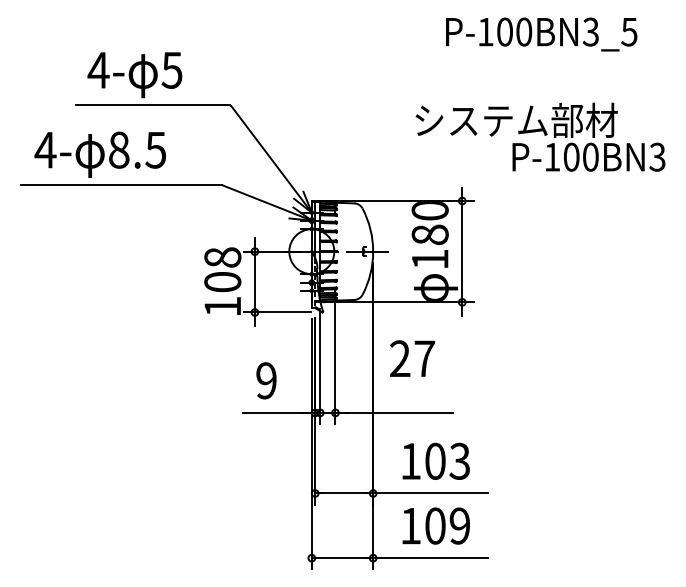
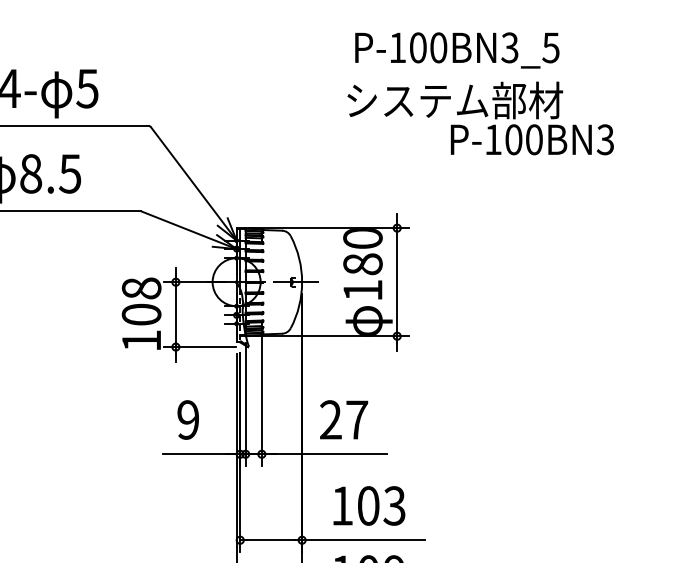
text: (541, 34) -> (457, 50), moved
text: (540, 136) -> (480, 117), moved
text: (412, 358) -> (344, 419), moved

